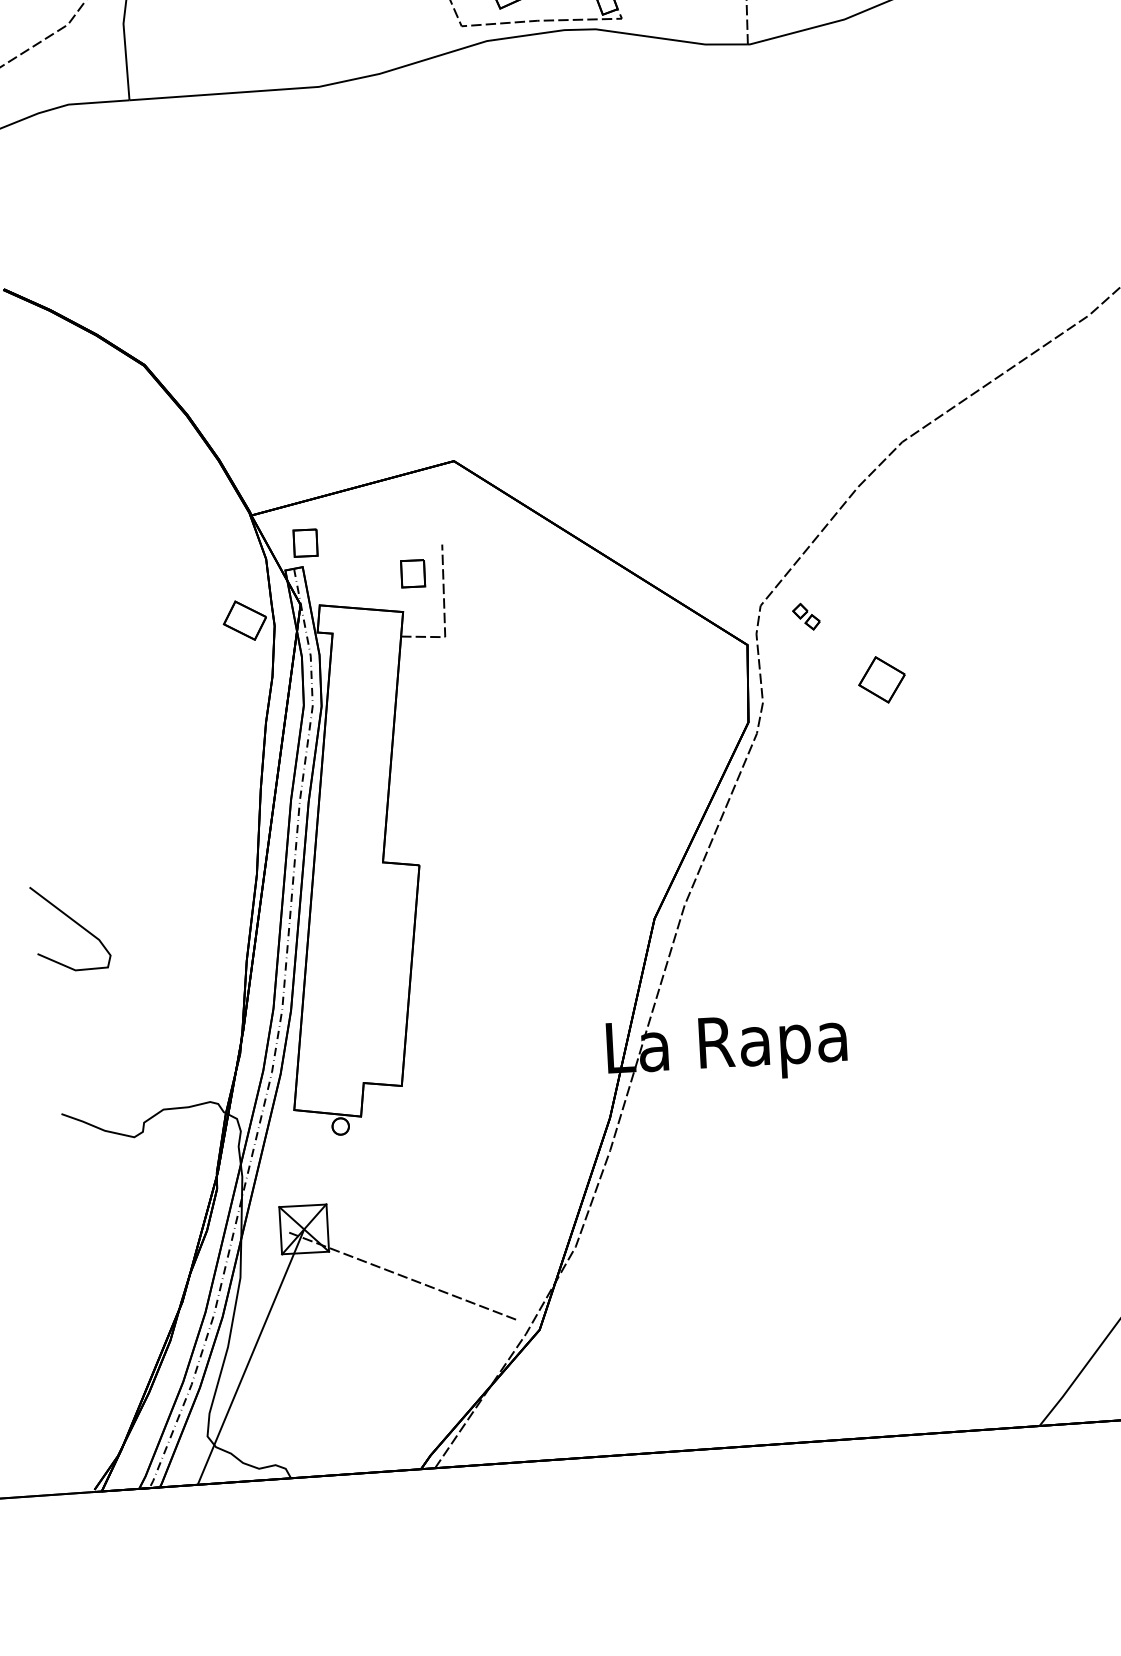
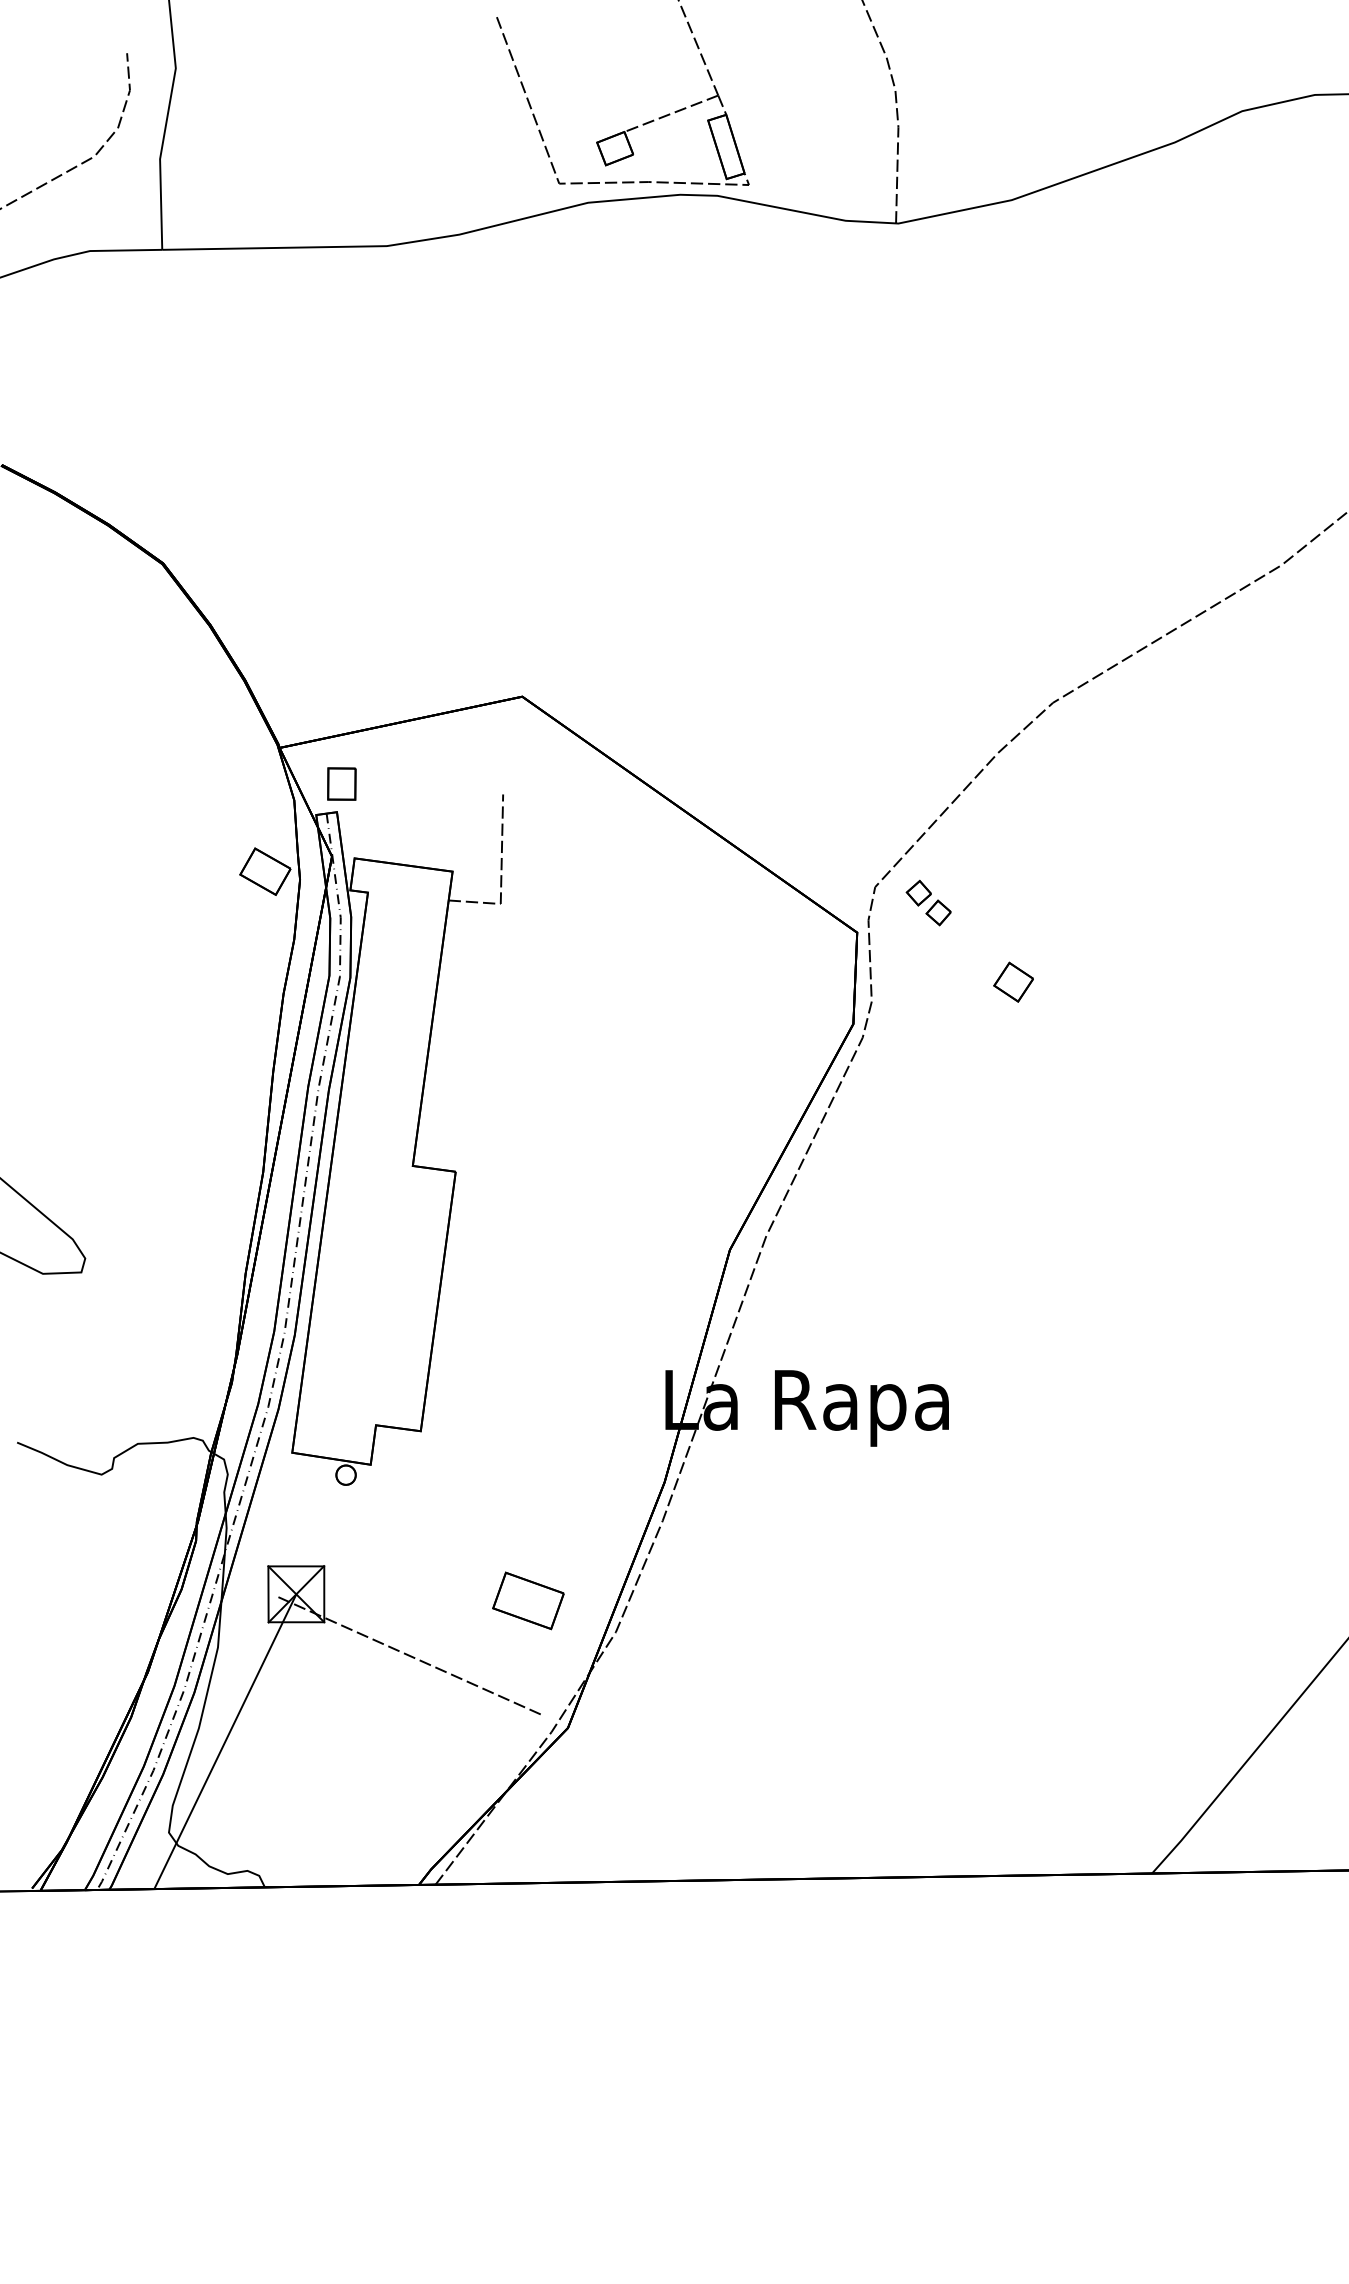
part: (412, 573) -> (466, 826), removed
part: (806, 616) -> (928, 902), size x1.43
part: (881, 679) -> (1013, 981), size x0.71
part: (500, 1224) -> (528, 1600), added

